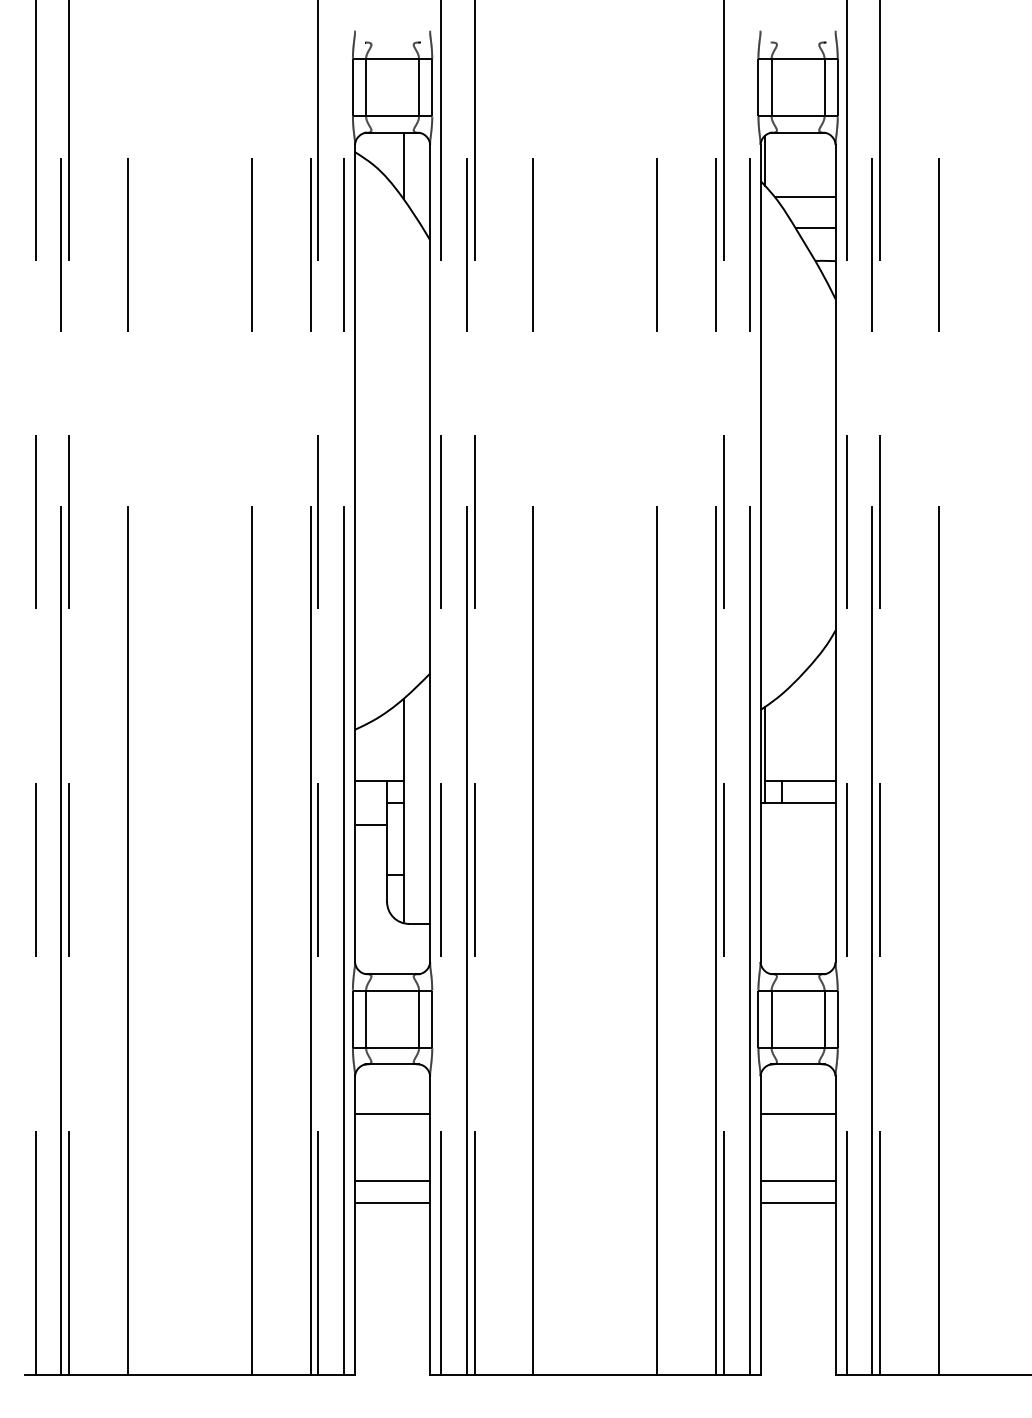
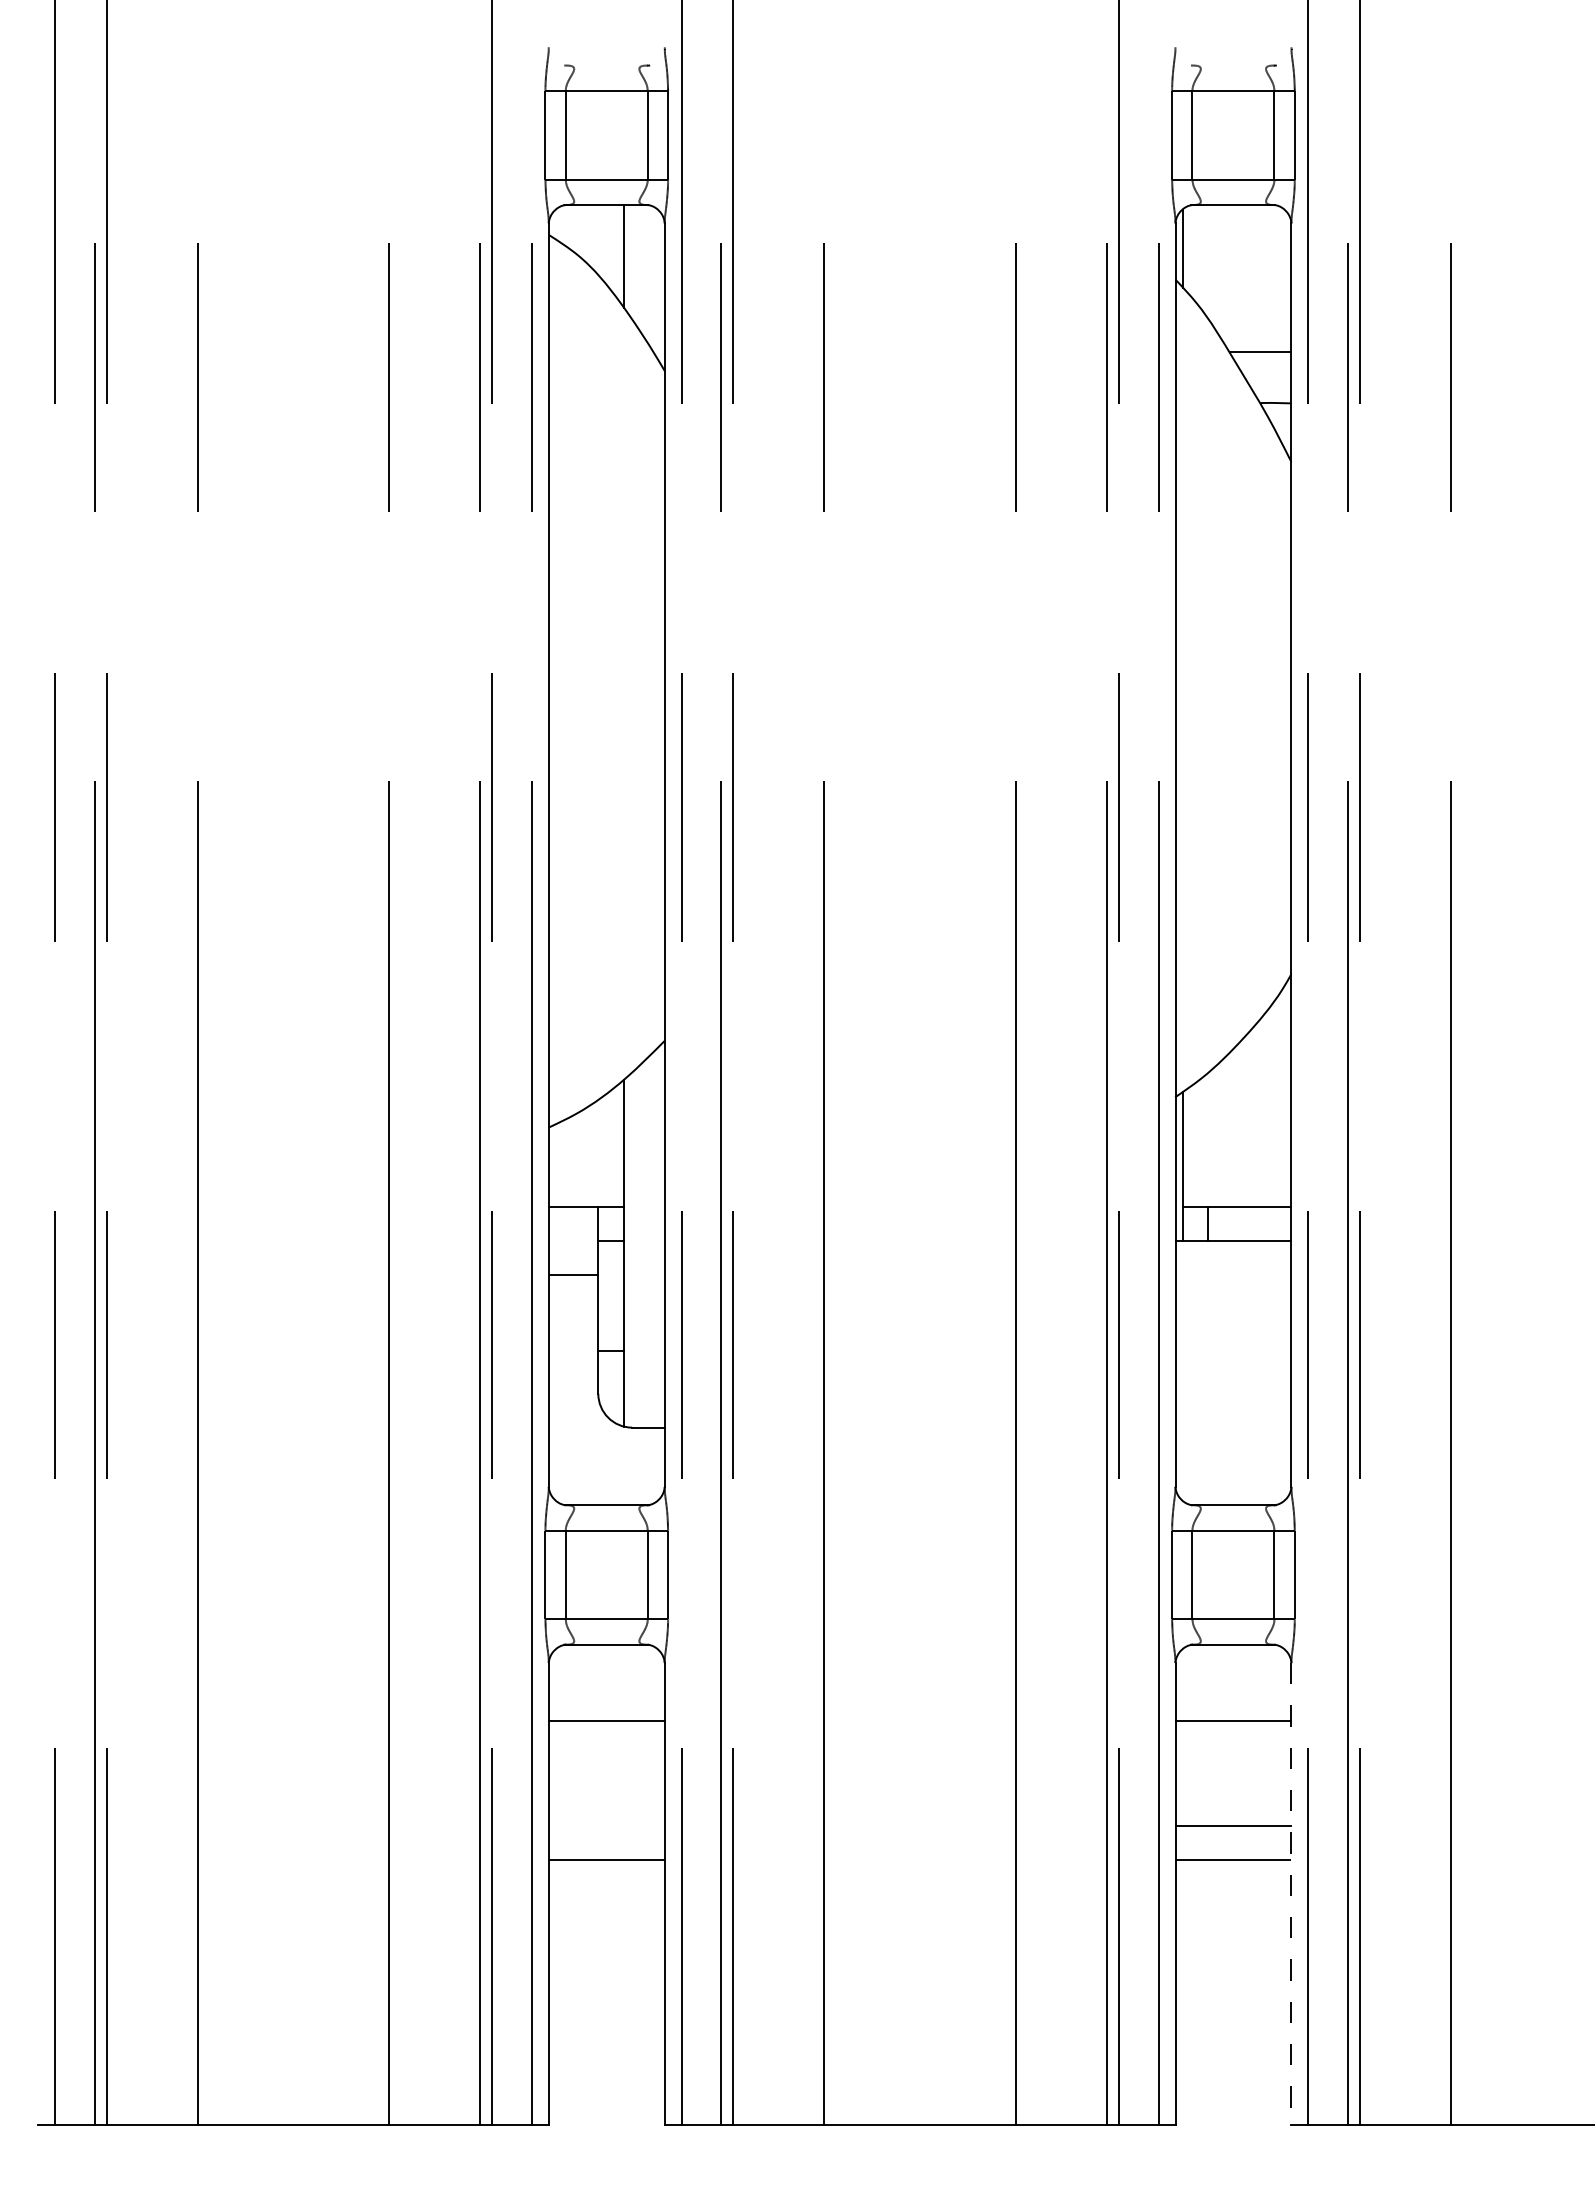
line: (804, 196) -> (1243, 303), removed
line: (392, 1181) -> (606, 1825), removed
line: (835, 1225) -> (1291, 1893), solid -> dashed

